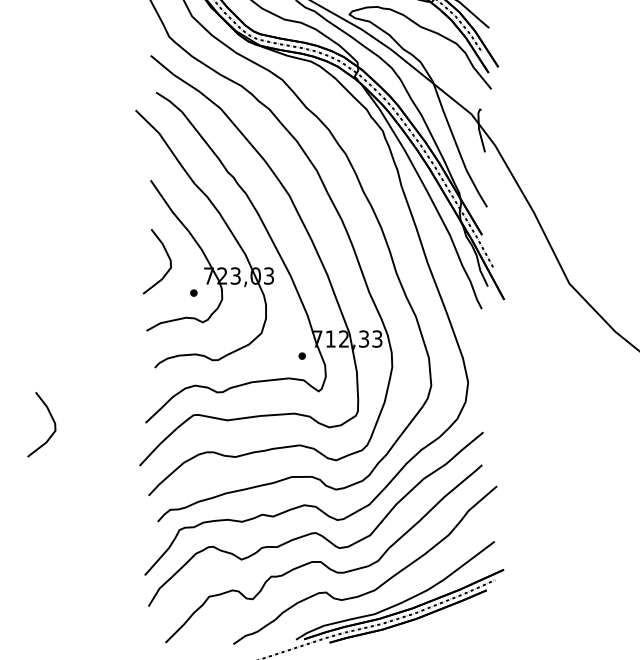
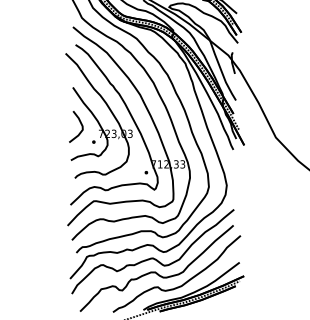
curve: (50, 419) -> (24, 203), removed

